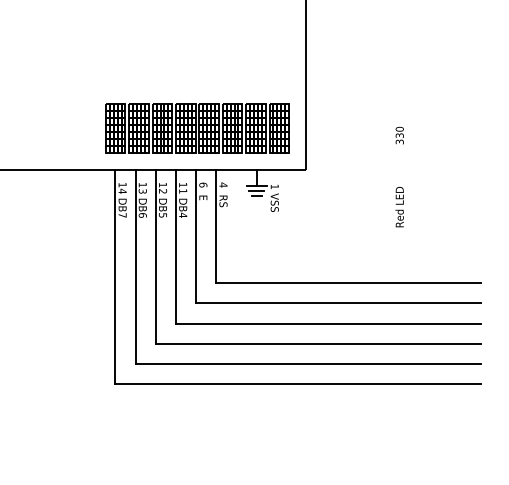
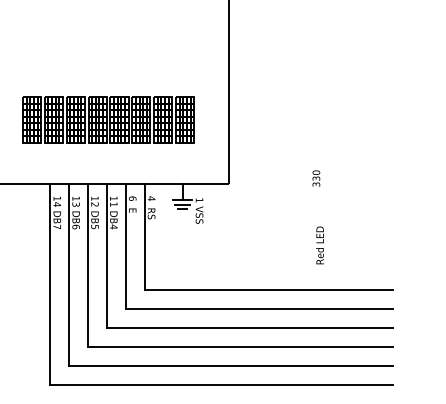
part: (197, 128) -> (108, 119), moved
text: (399, 135) -> (316, 178), moved
text: (399, 206) -> (319, 244), moved

